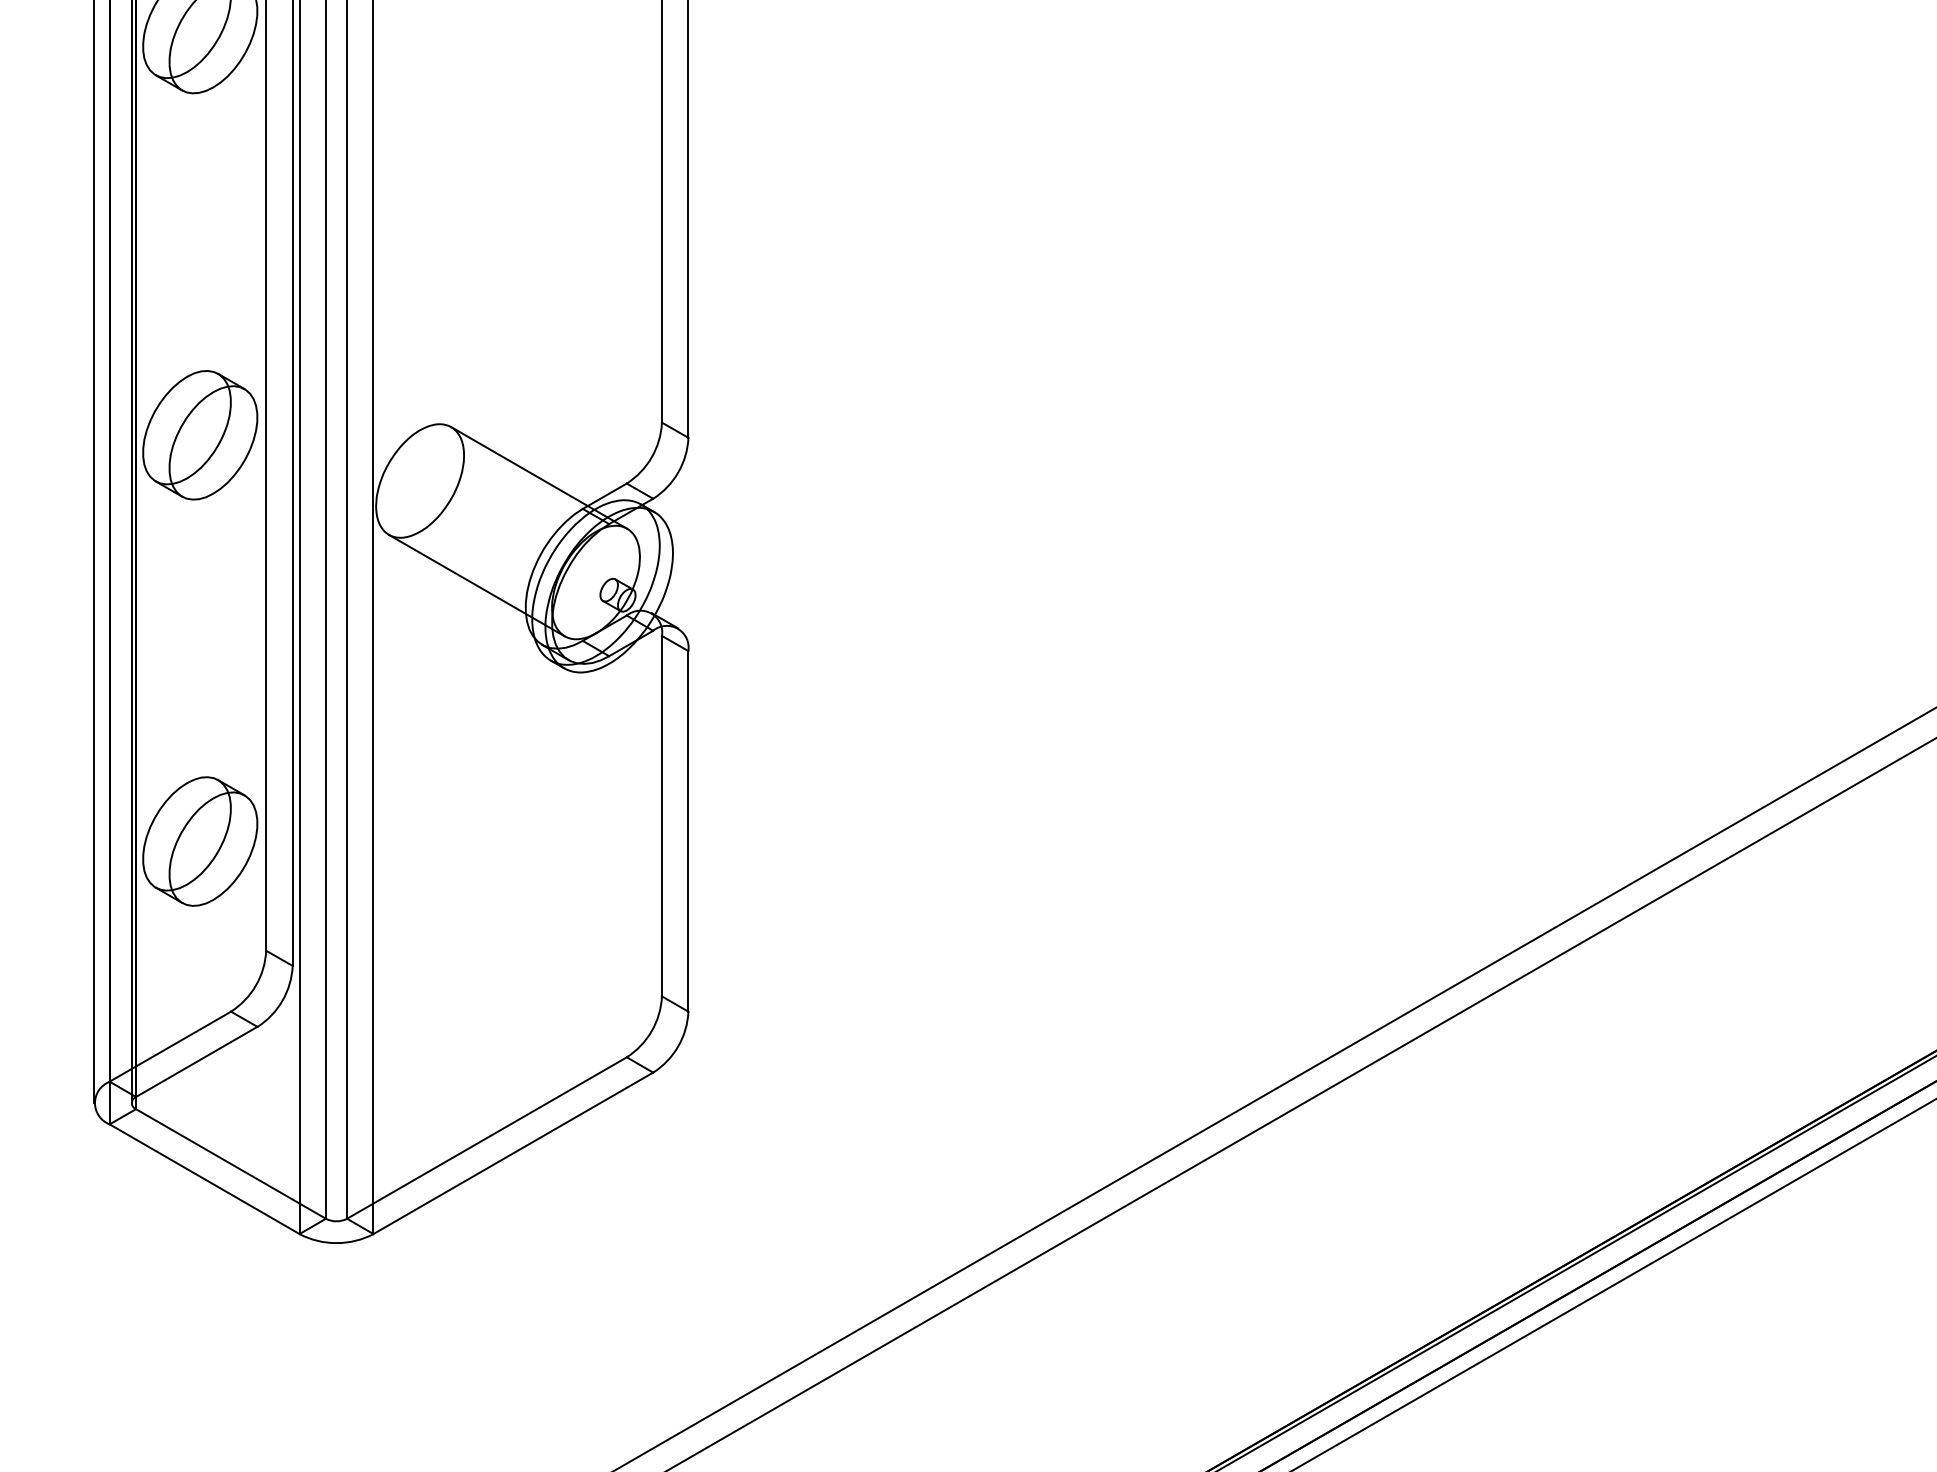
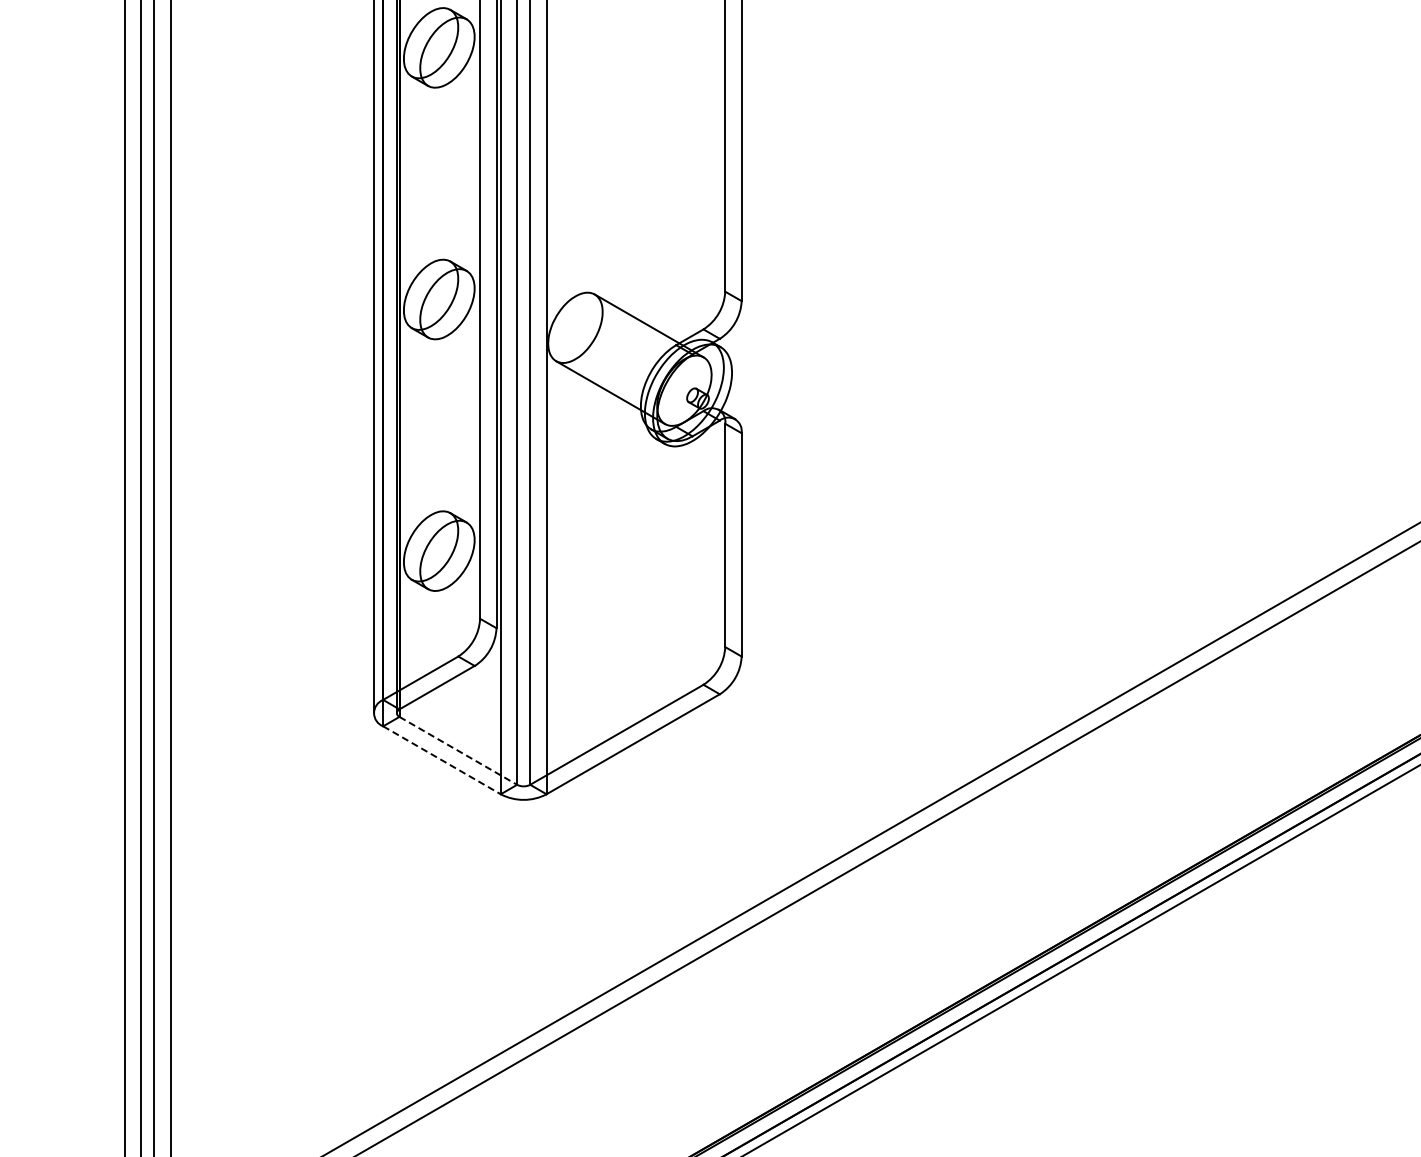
line: (231, 1163) -> (458, 750), solid -> dashed
line: (203, 1179) -> (441, 760), solid -> dashed

